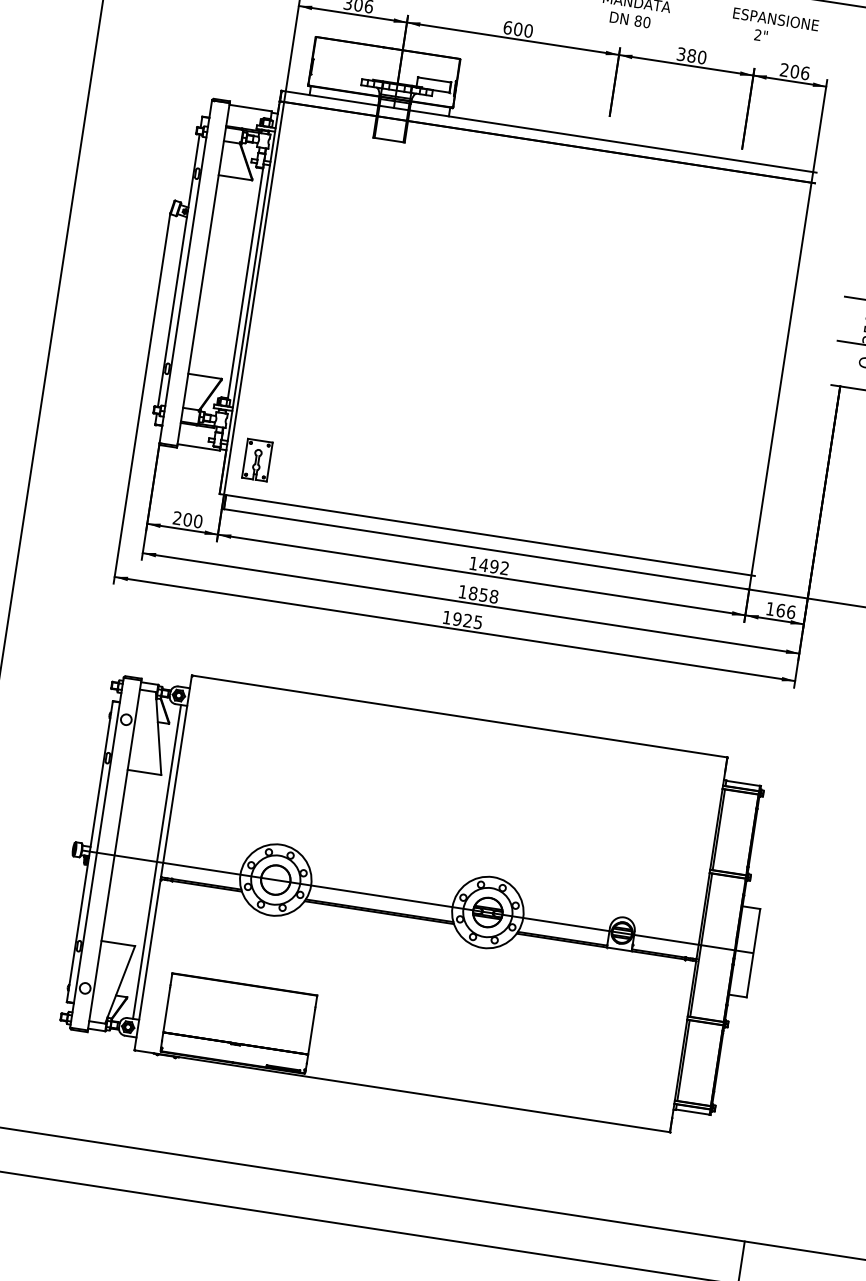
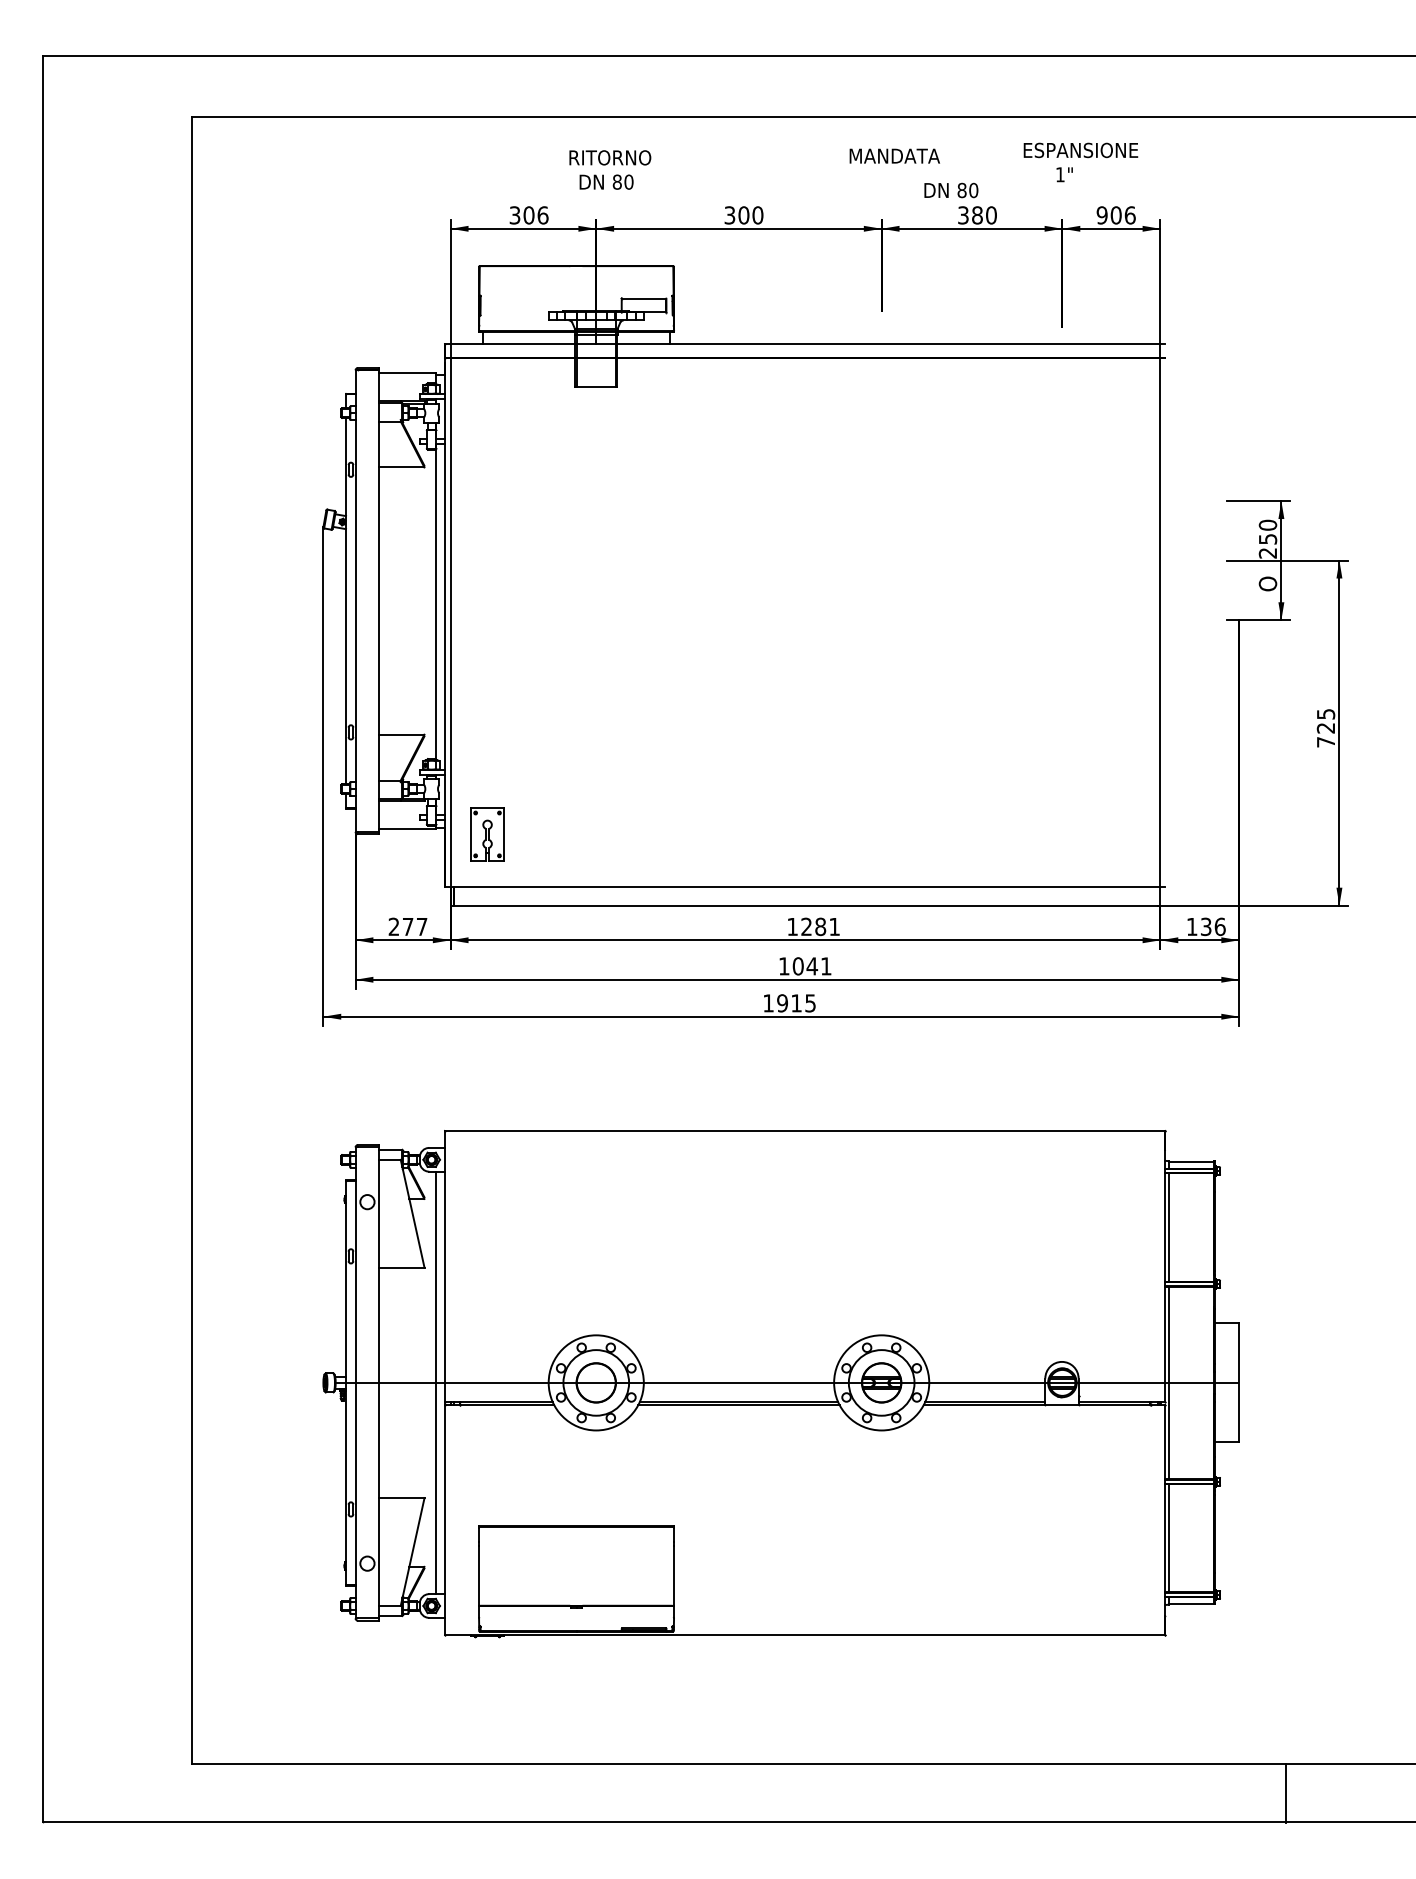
text: (630, 19) -> (951, 190), moved
text: (507, 27) -> (729, 215), 600 -> 300
text: (758, 34) -> (1060, 174), 2" -> 1"
text: (783, 70) -> (1101, 215), 206 -> 906
text: (192, 520) -> (414, 926), 200 -> 277
text: (493, 566) -> (819, 926), 1492 -> 1281
text: (483, 595) -> (811, 966), 1858 -> 1041
text: (780, 610) -> (1205, 926), 166 -> 136
text: (467, 620) -> (796, 1003), 1925 -> 1915

